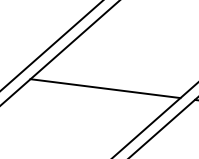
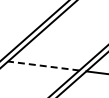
line: (104, 89) -> (43, 66), solid -> dashed

